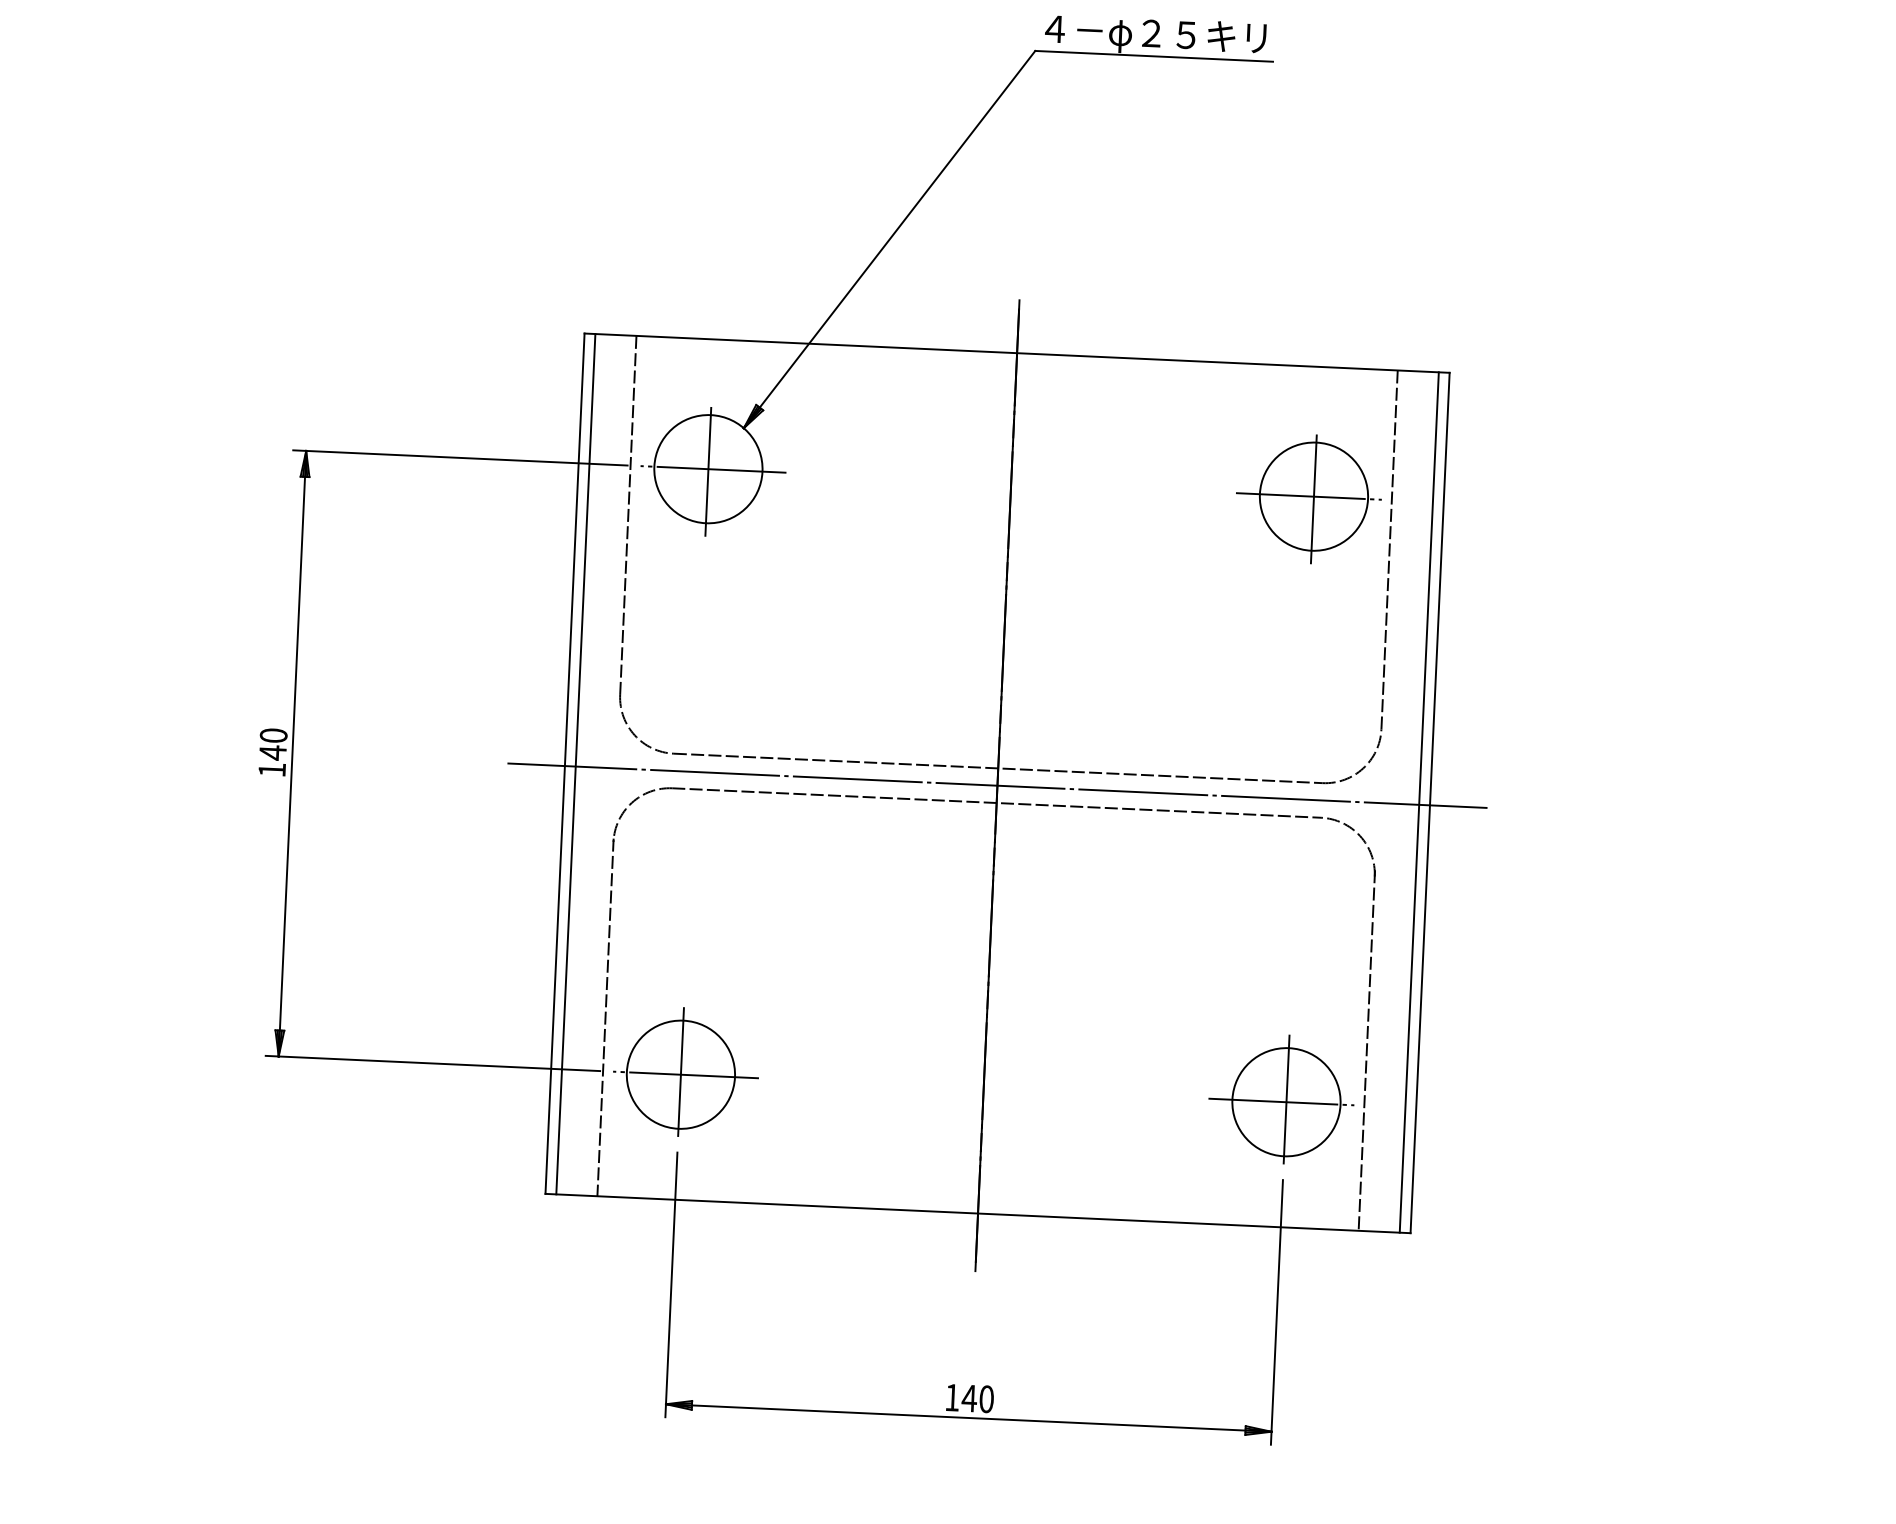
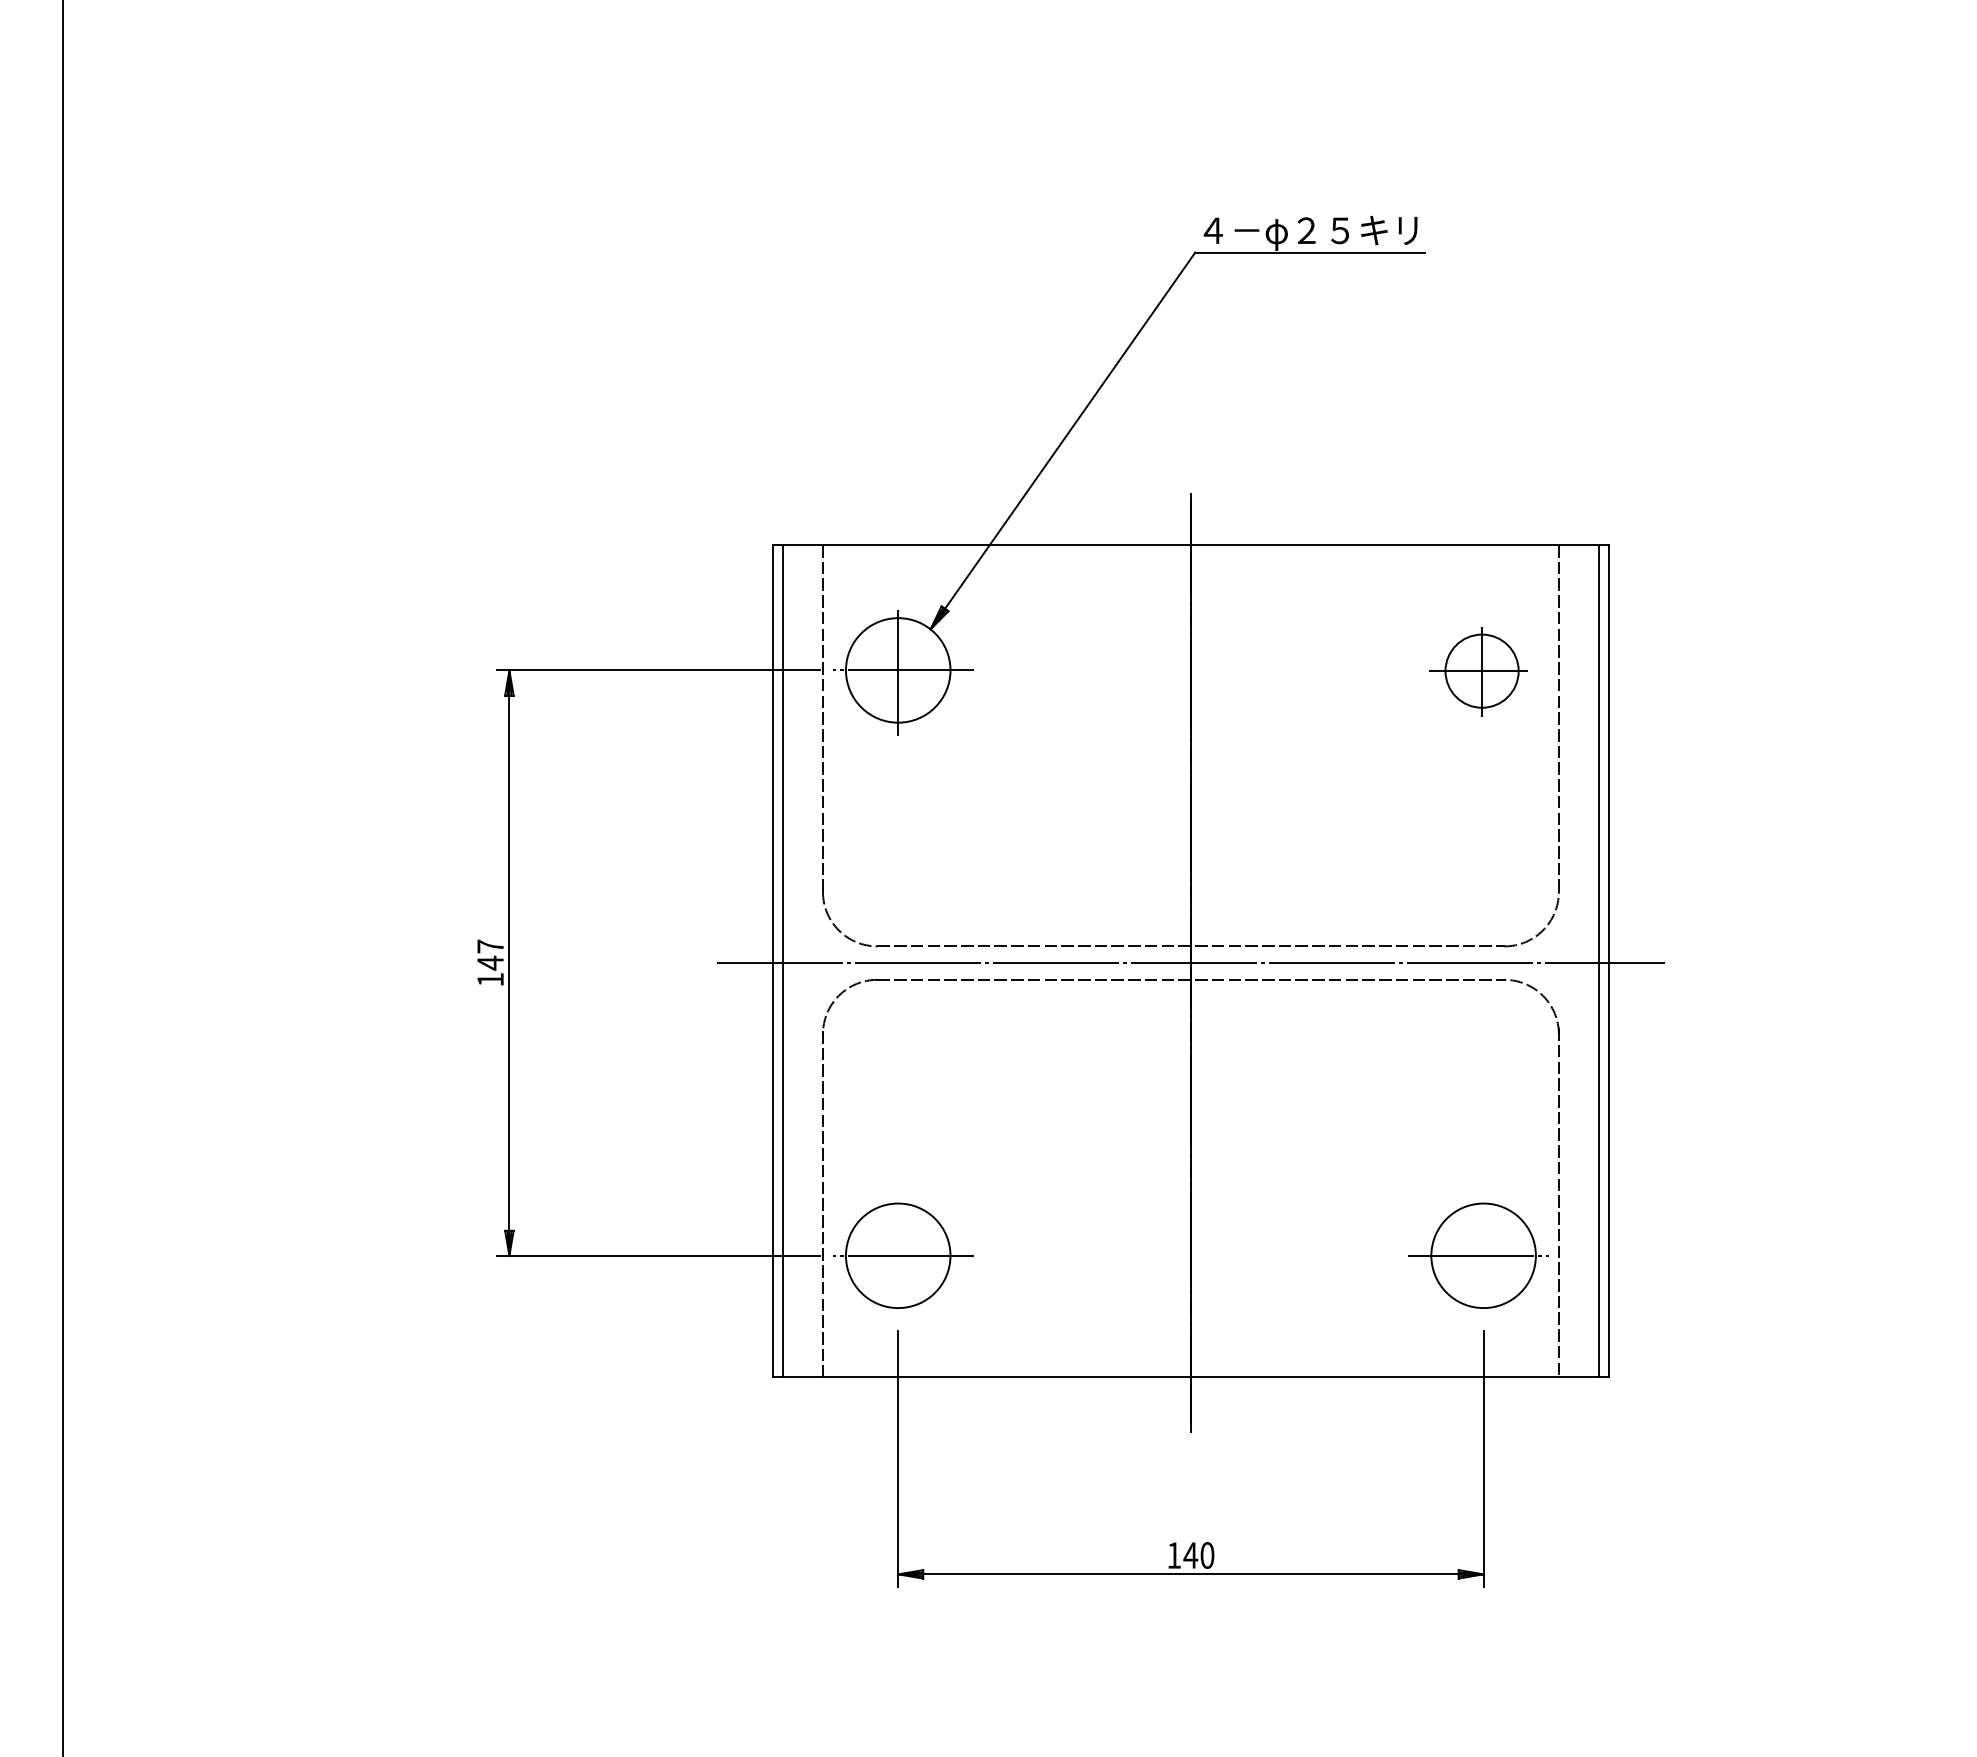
part: (1308, 498) -> (1478, 672), size x0.7
text: (273, 735) -> (490, 946), 140 -> 147
line: (681, 1073) -> (898, 1254), removed
line: (1286, 1100) -> (1483, 1254), removed

